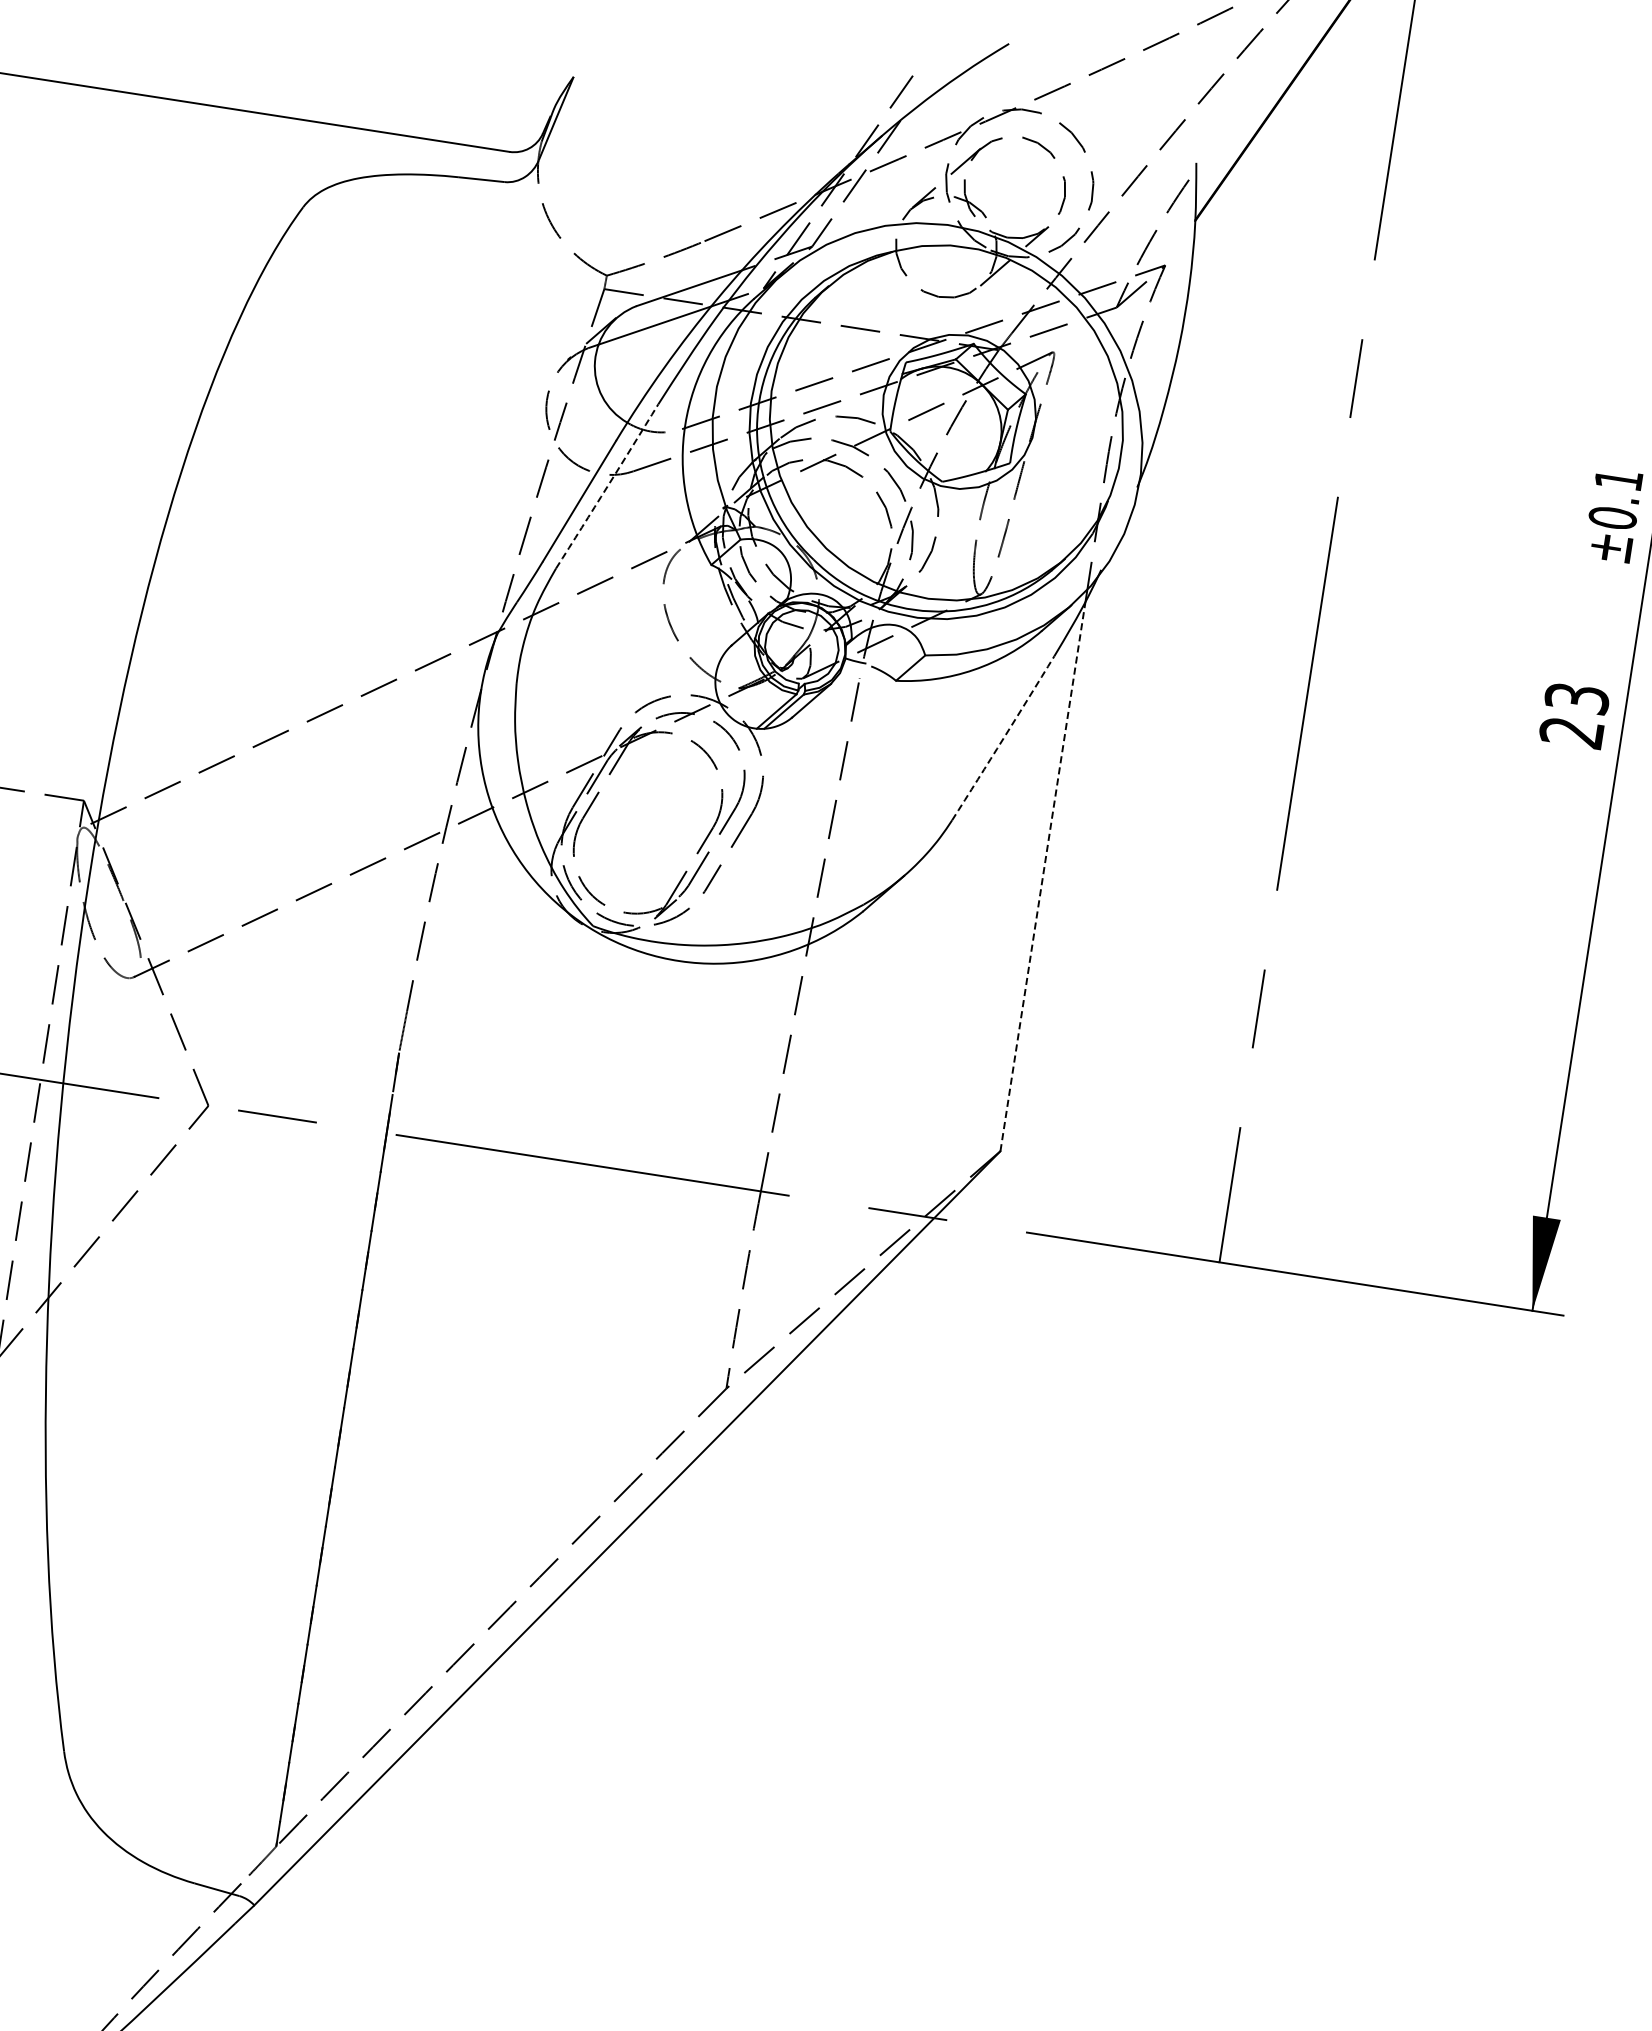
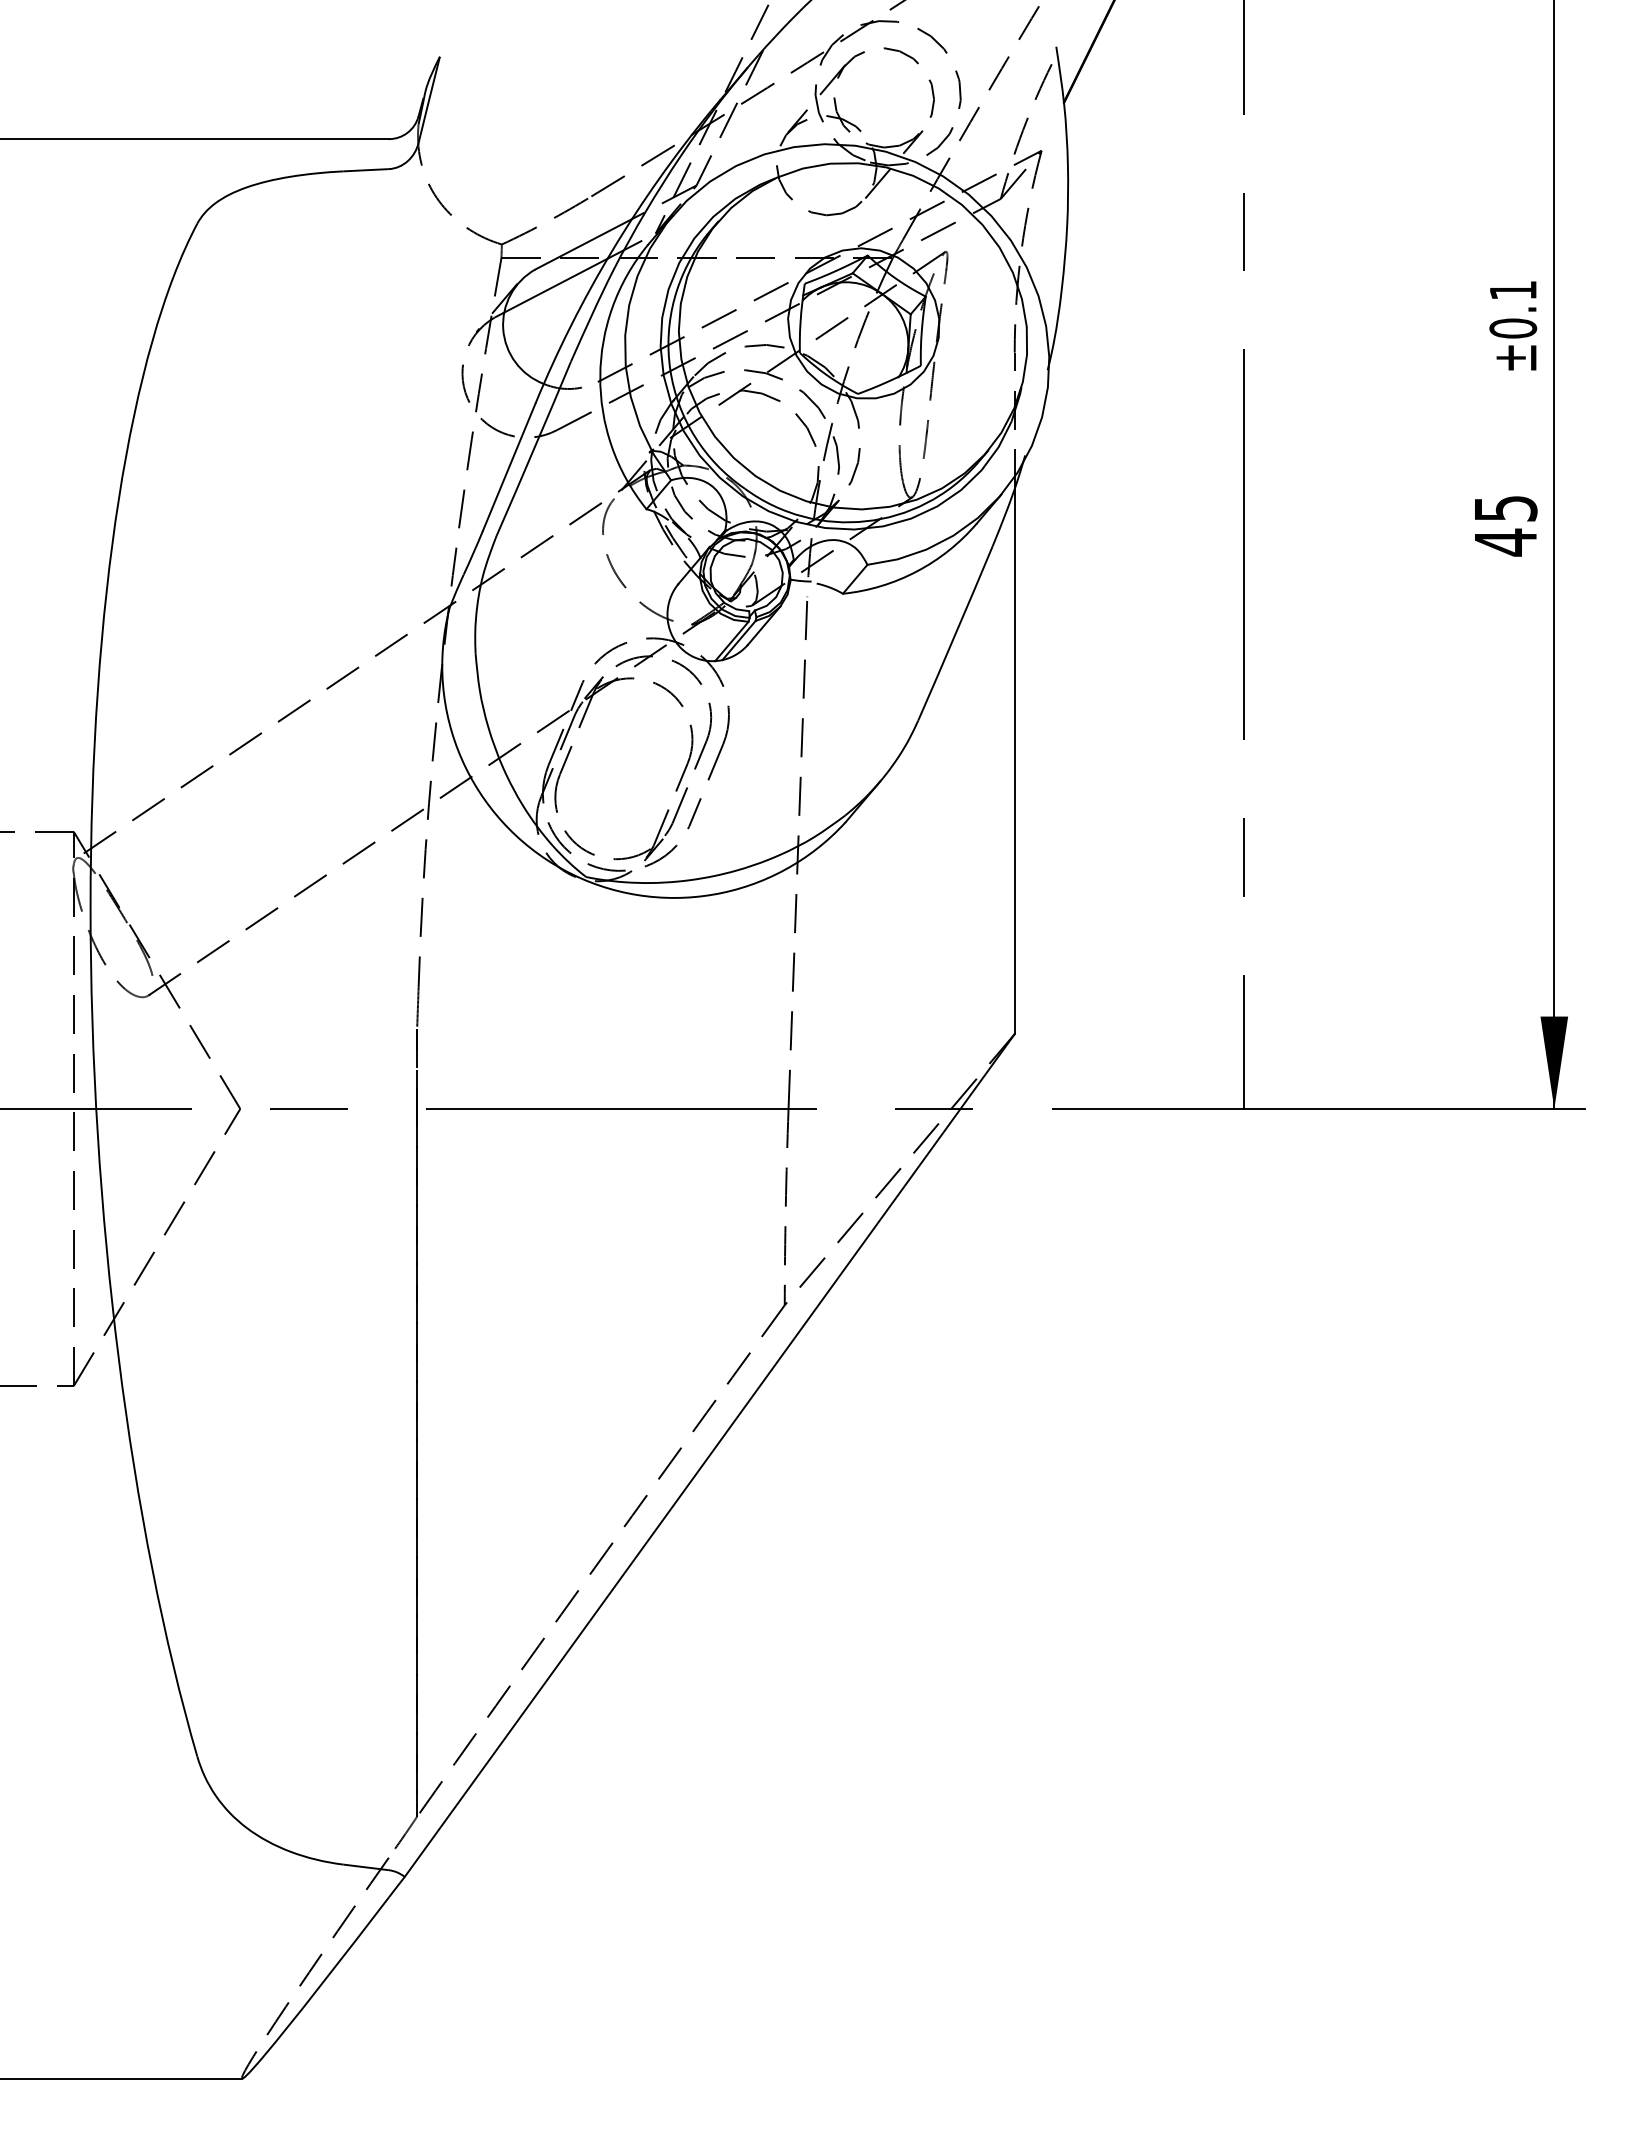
arc: (607, 486) -> (534, 448), dashed -> solid
text: (1574, 716) -> (1505, 526), 23 -> 45
arc: (1003, 738) -> (955, 633), dashed -> solid
line: (1042, 876) -> (1014, 761), dashed -> solid

